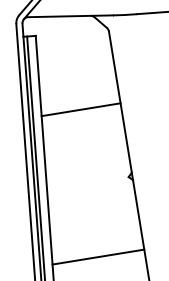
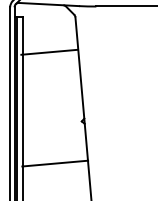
line: (80, 108) -> (49, 51), moved
line: (98, 256) -> (55, 163), moved

